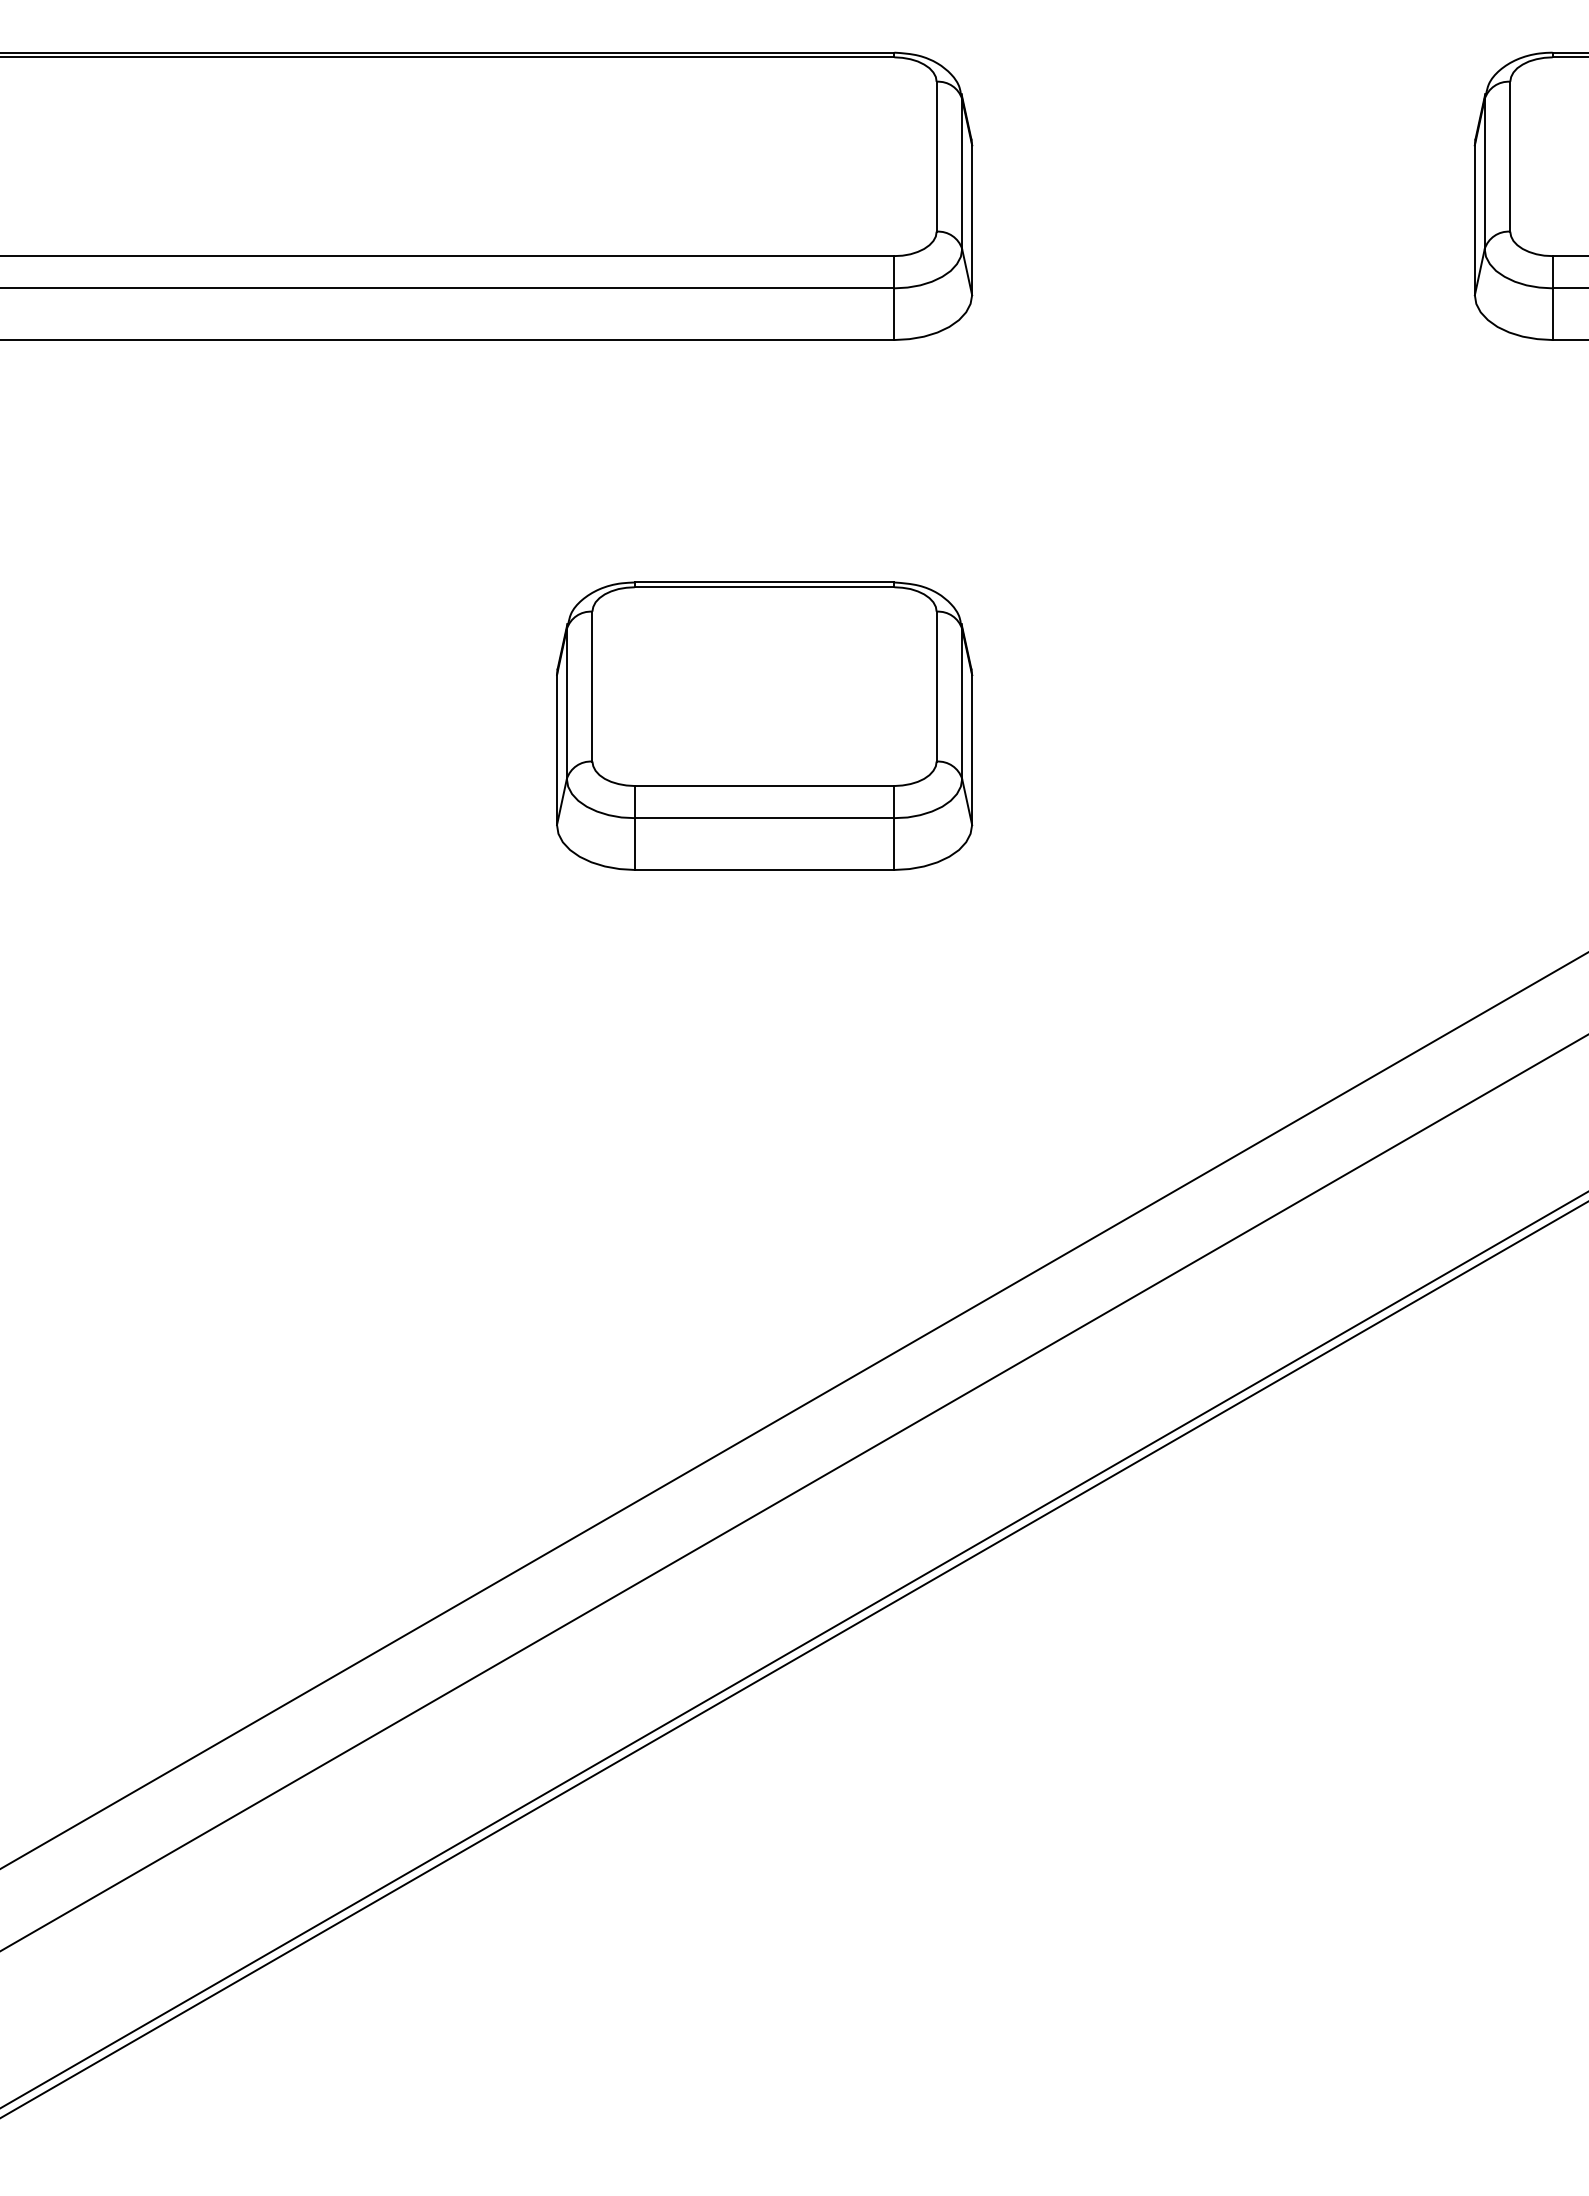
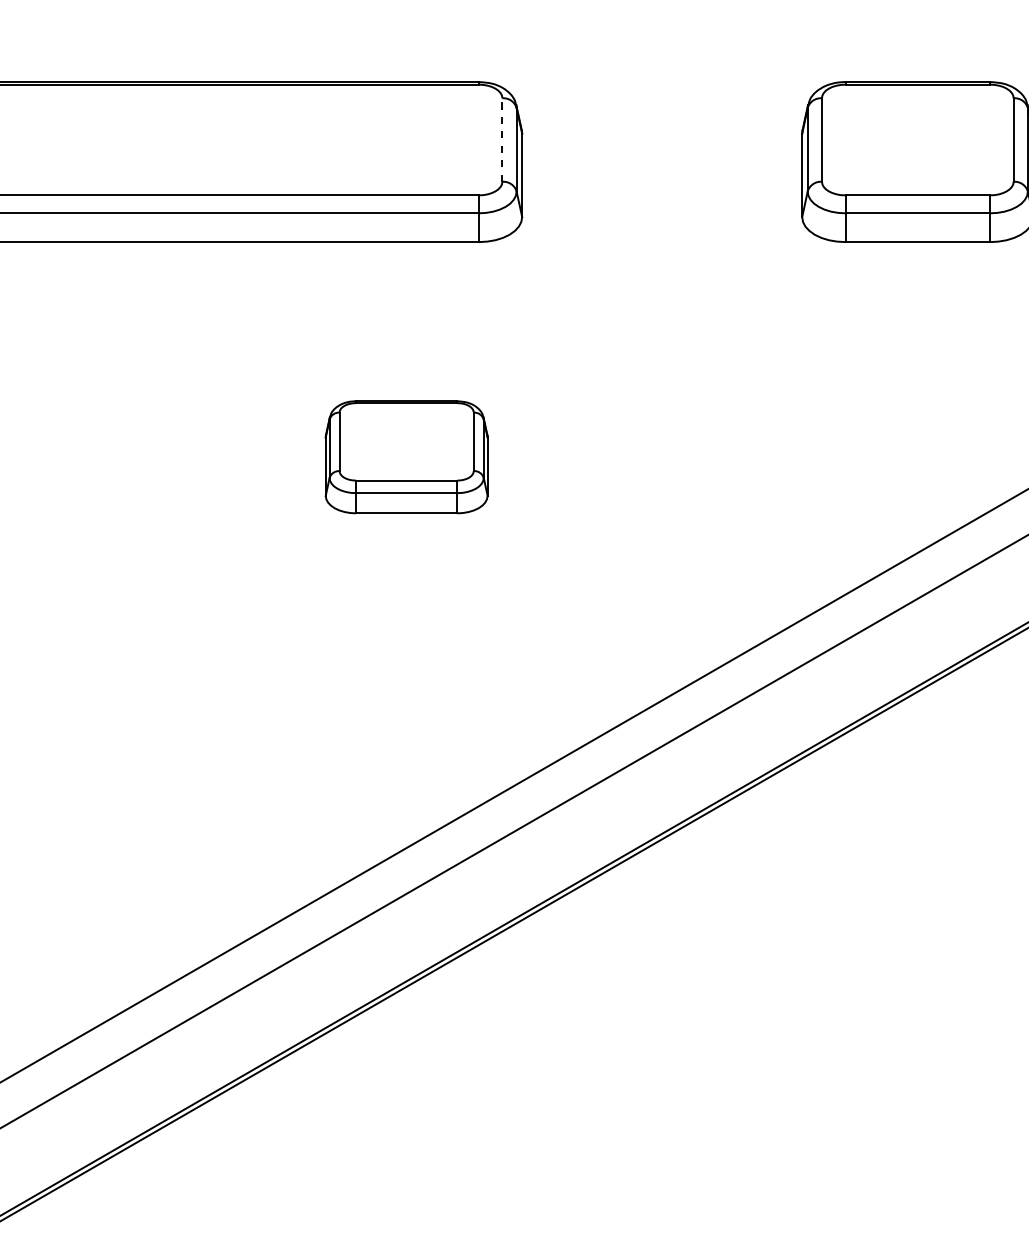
line: (936, 157) -> (502, 140), solid -> dashed
part: (764, 726) -> (406, 457), size x0.7

